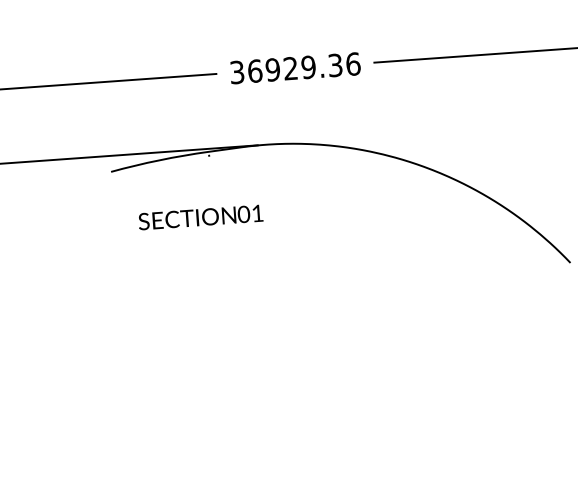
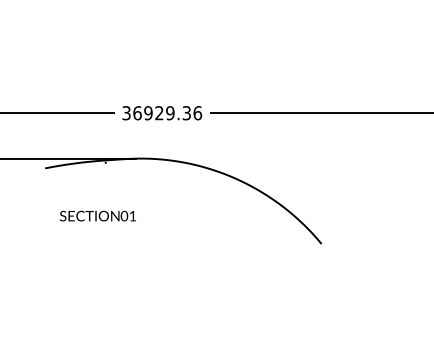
text: (199, 216) -> (97, 215), moved

